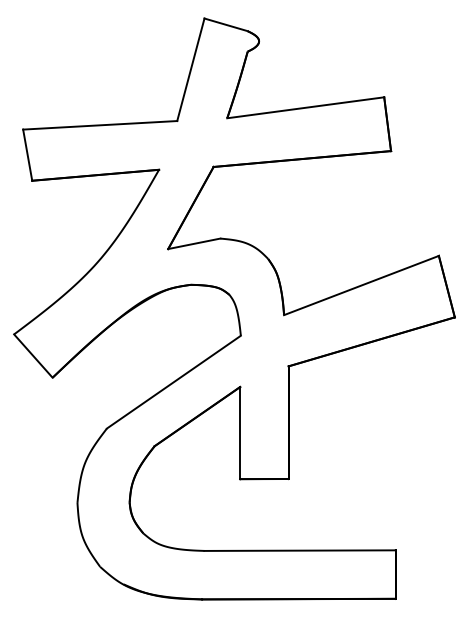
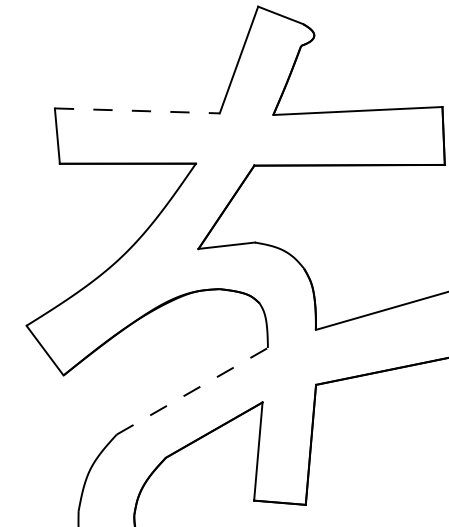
line: (100, 125) -> (137, 111), solid -> dashed
line: (174, 381) -> (193, 390), solid -> dashed

